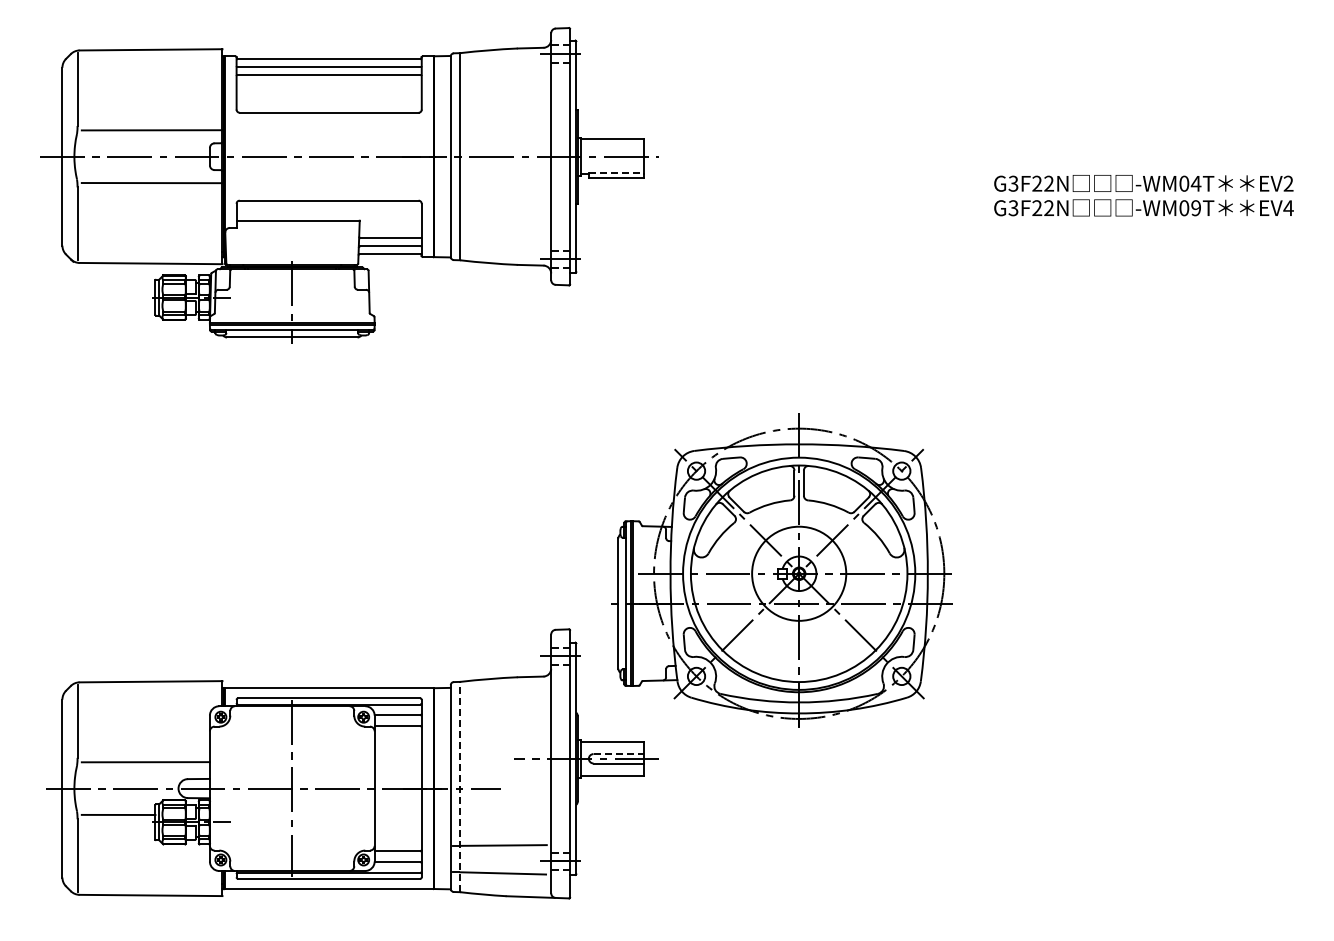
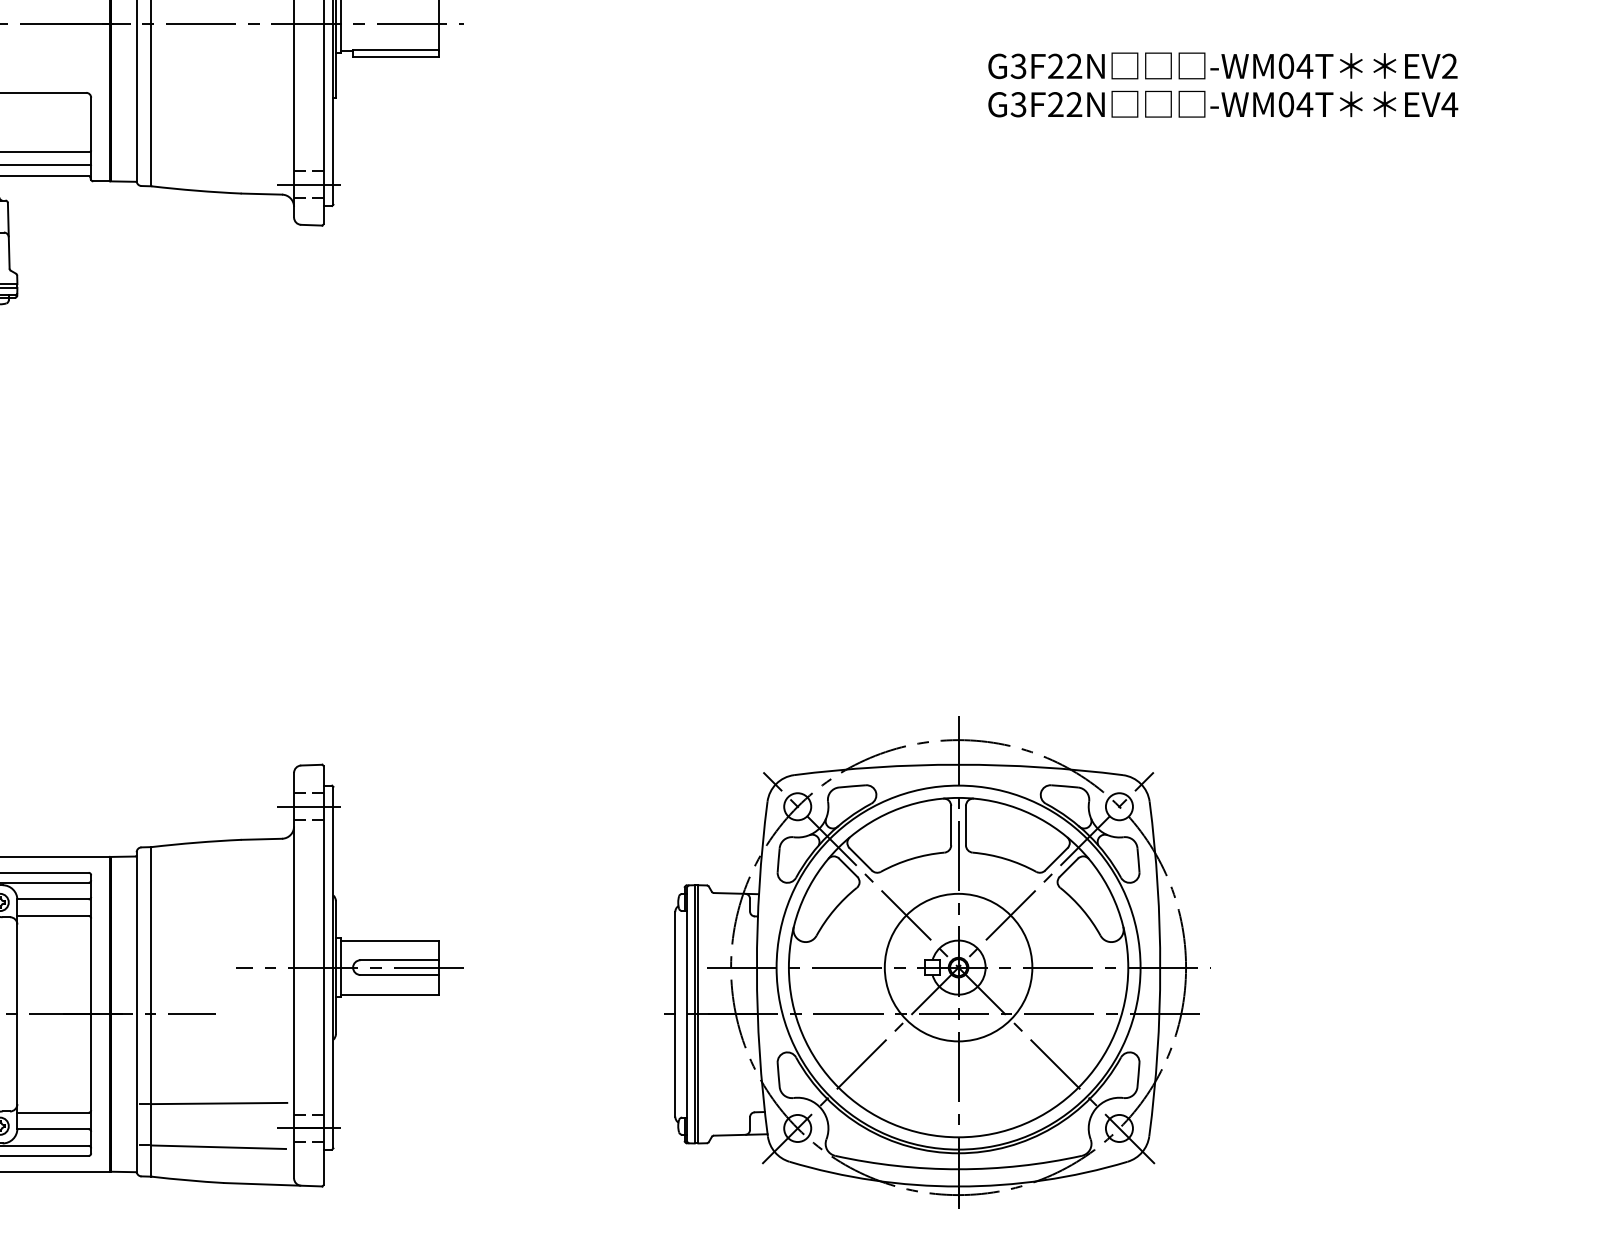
line: (616, 173) -> (396, 50), dashed -> solid
text: (1195, 208) -> (1303, 105), -WM09T -> -WM04T
part: (781, 570) -> (930, 962), moved
line: (619, 754) -> (401, 960), dashed -> solid
line: (460, 786) -> (151, 1011), dashed -> solid

